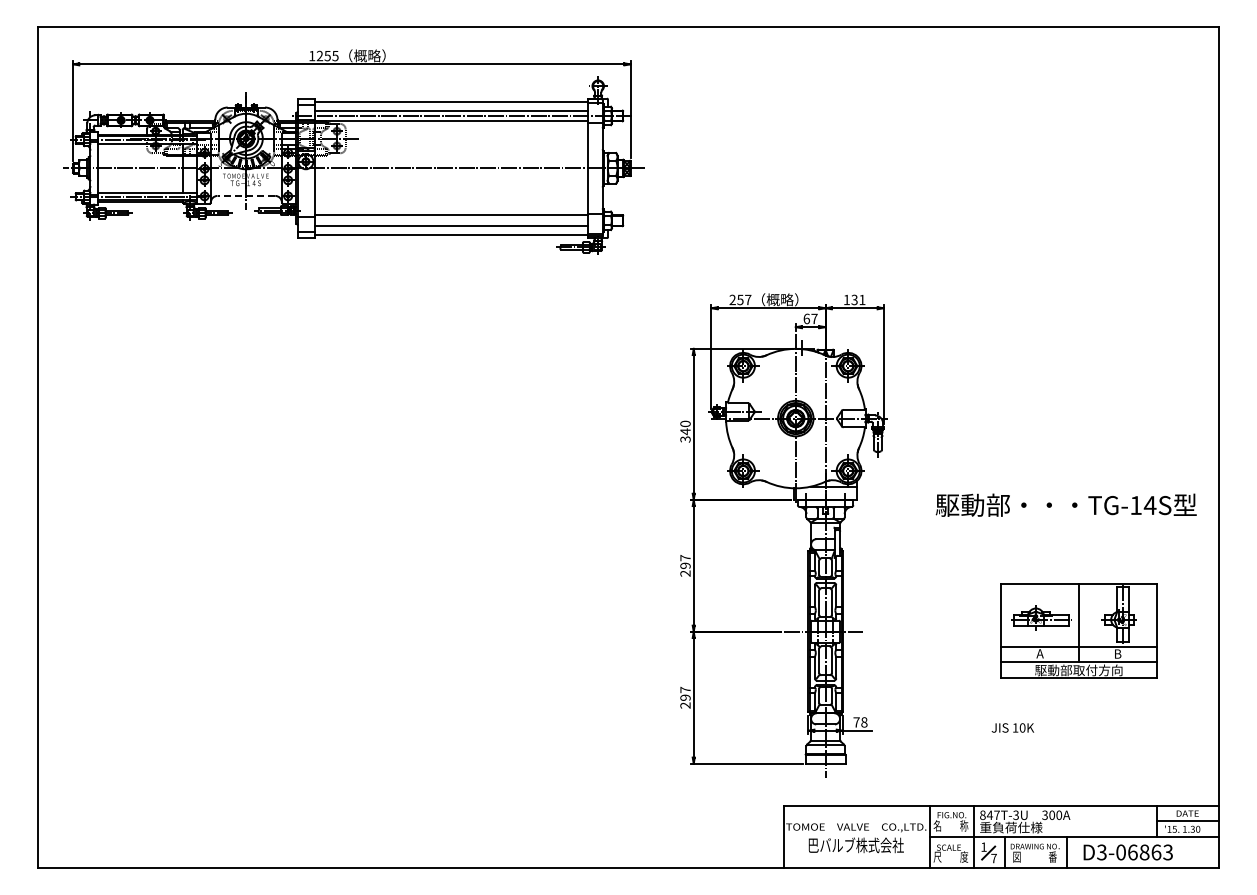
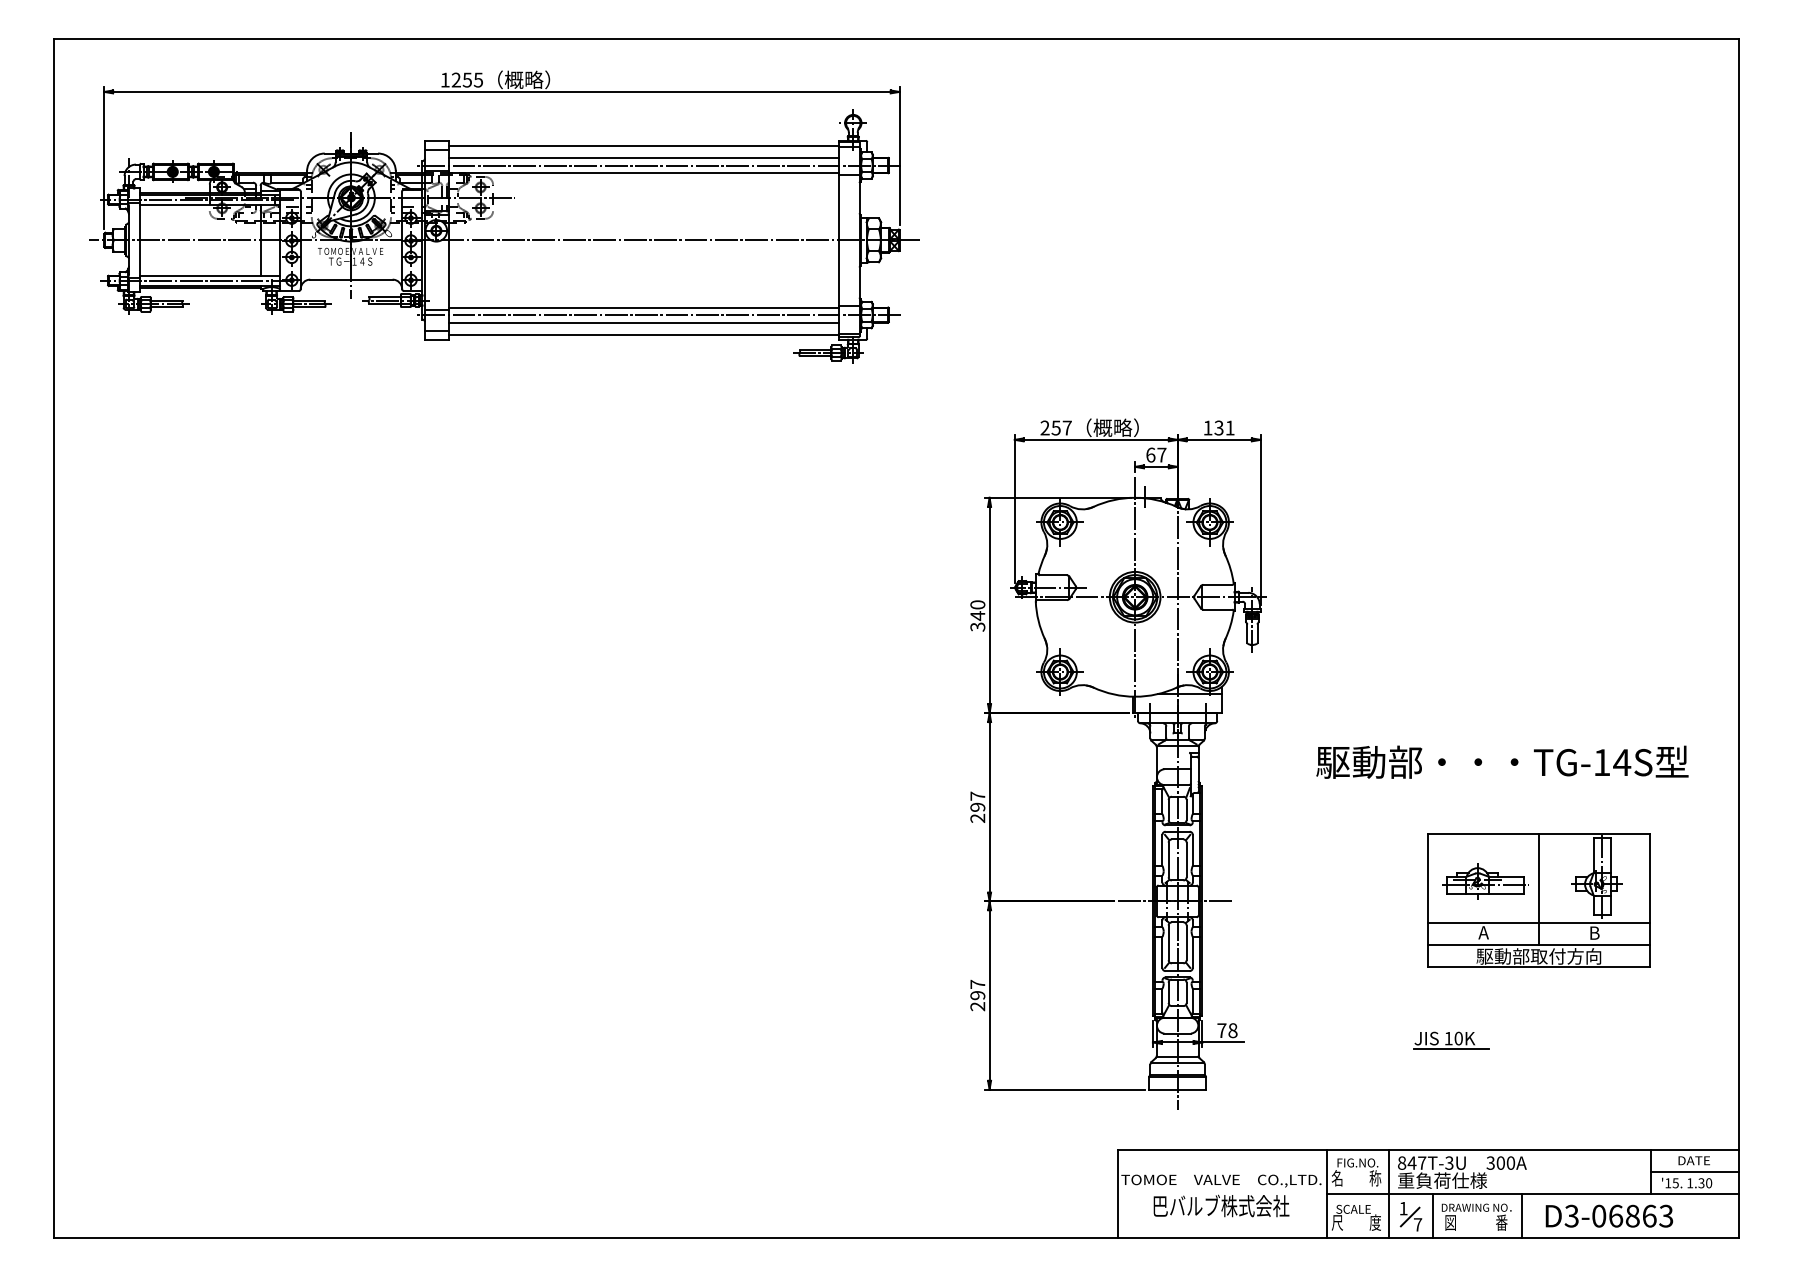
line: (246, 195) -> (351, 279), dashed -> solid
line: (461, 220) -> (658, 314), added
text: (1065, 504) -> (1501, 761), moved
line: (1017, 735) -> (1451, 1049), added

